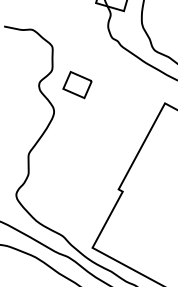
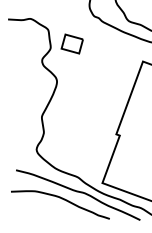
part: (76, 84) -> (71, 43), moved

